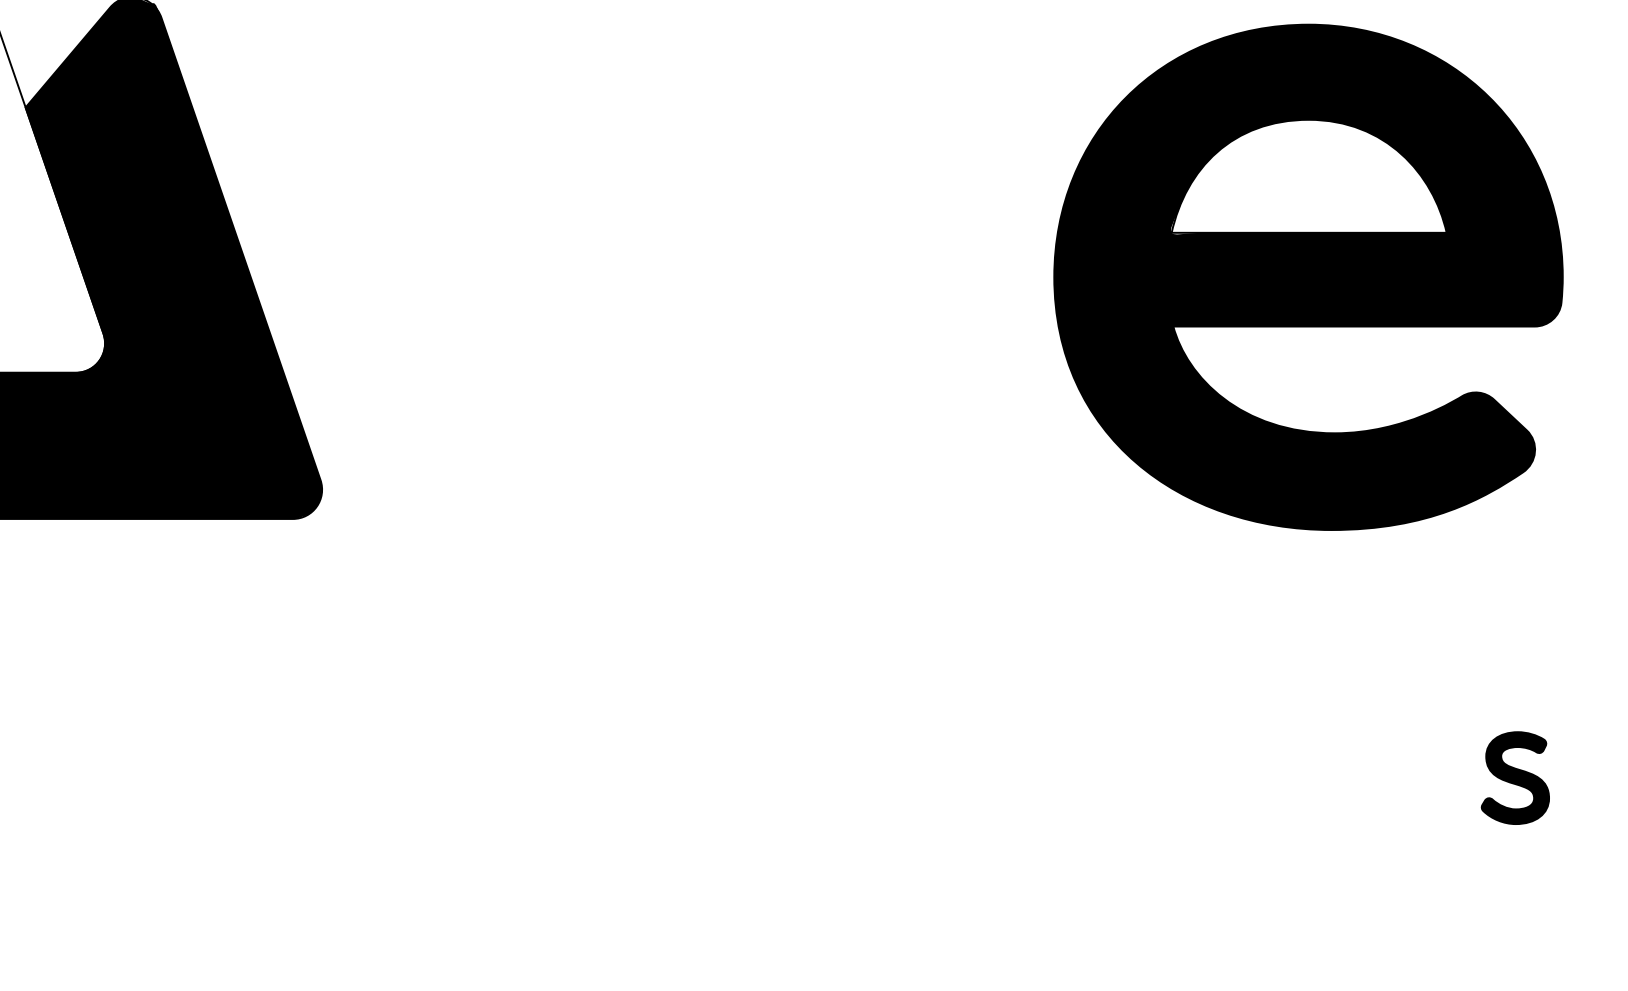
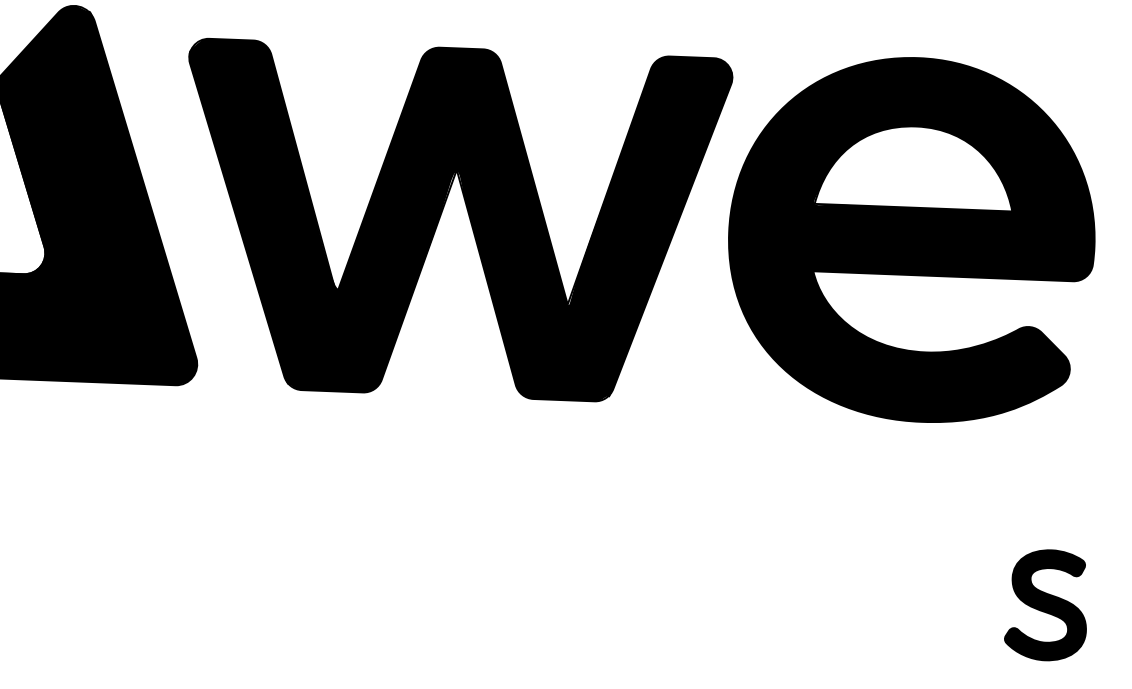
part: (653, 268) -> (441, 215), added
part: (1515, 777) -> (1046, 604), size x1.67

